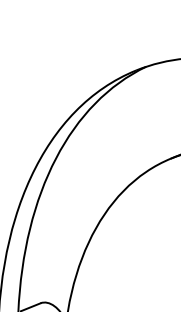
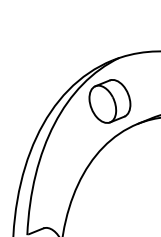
part: (132, 127) -> (109, 101), added

